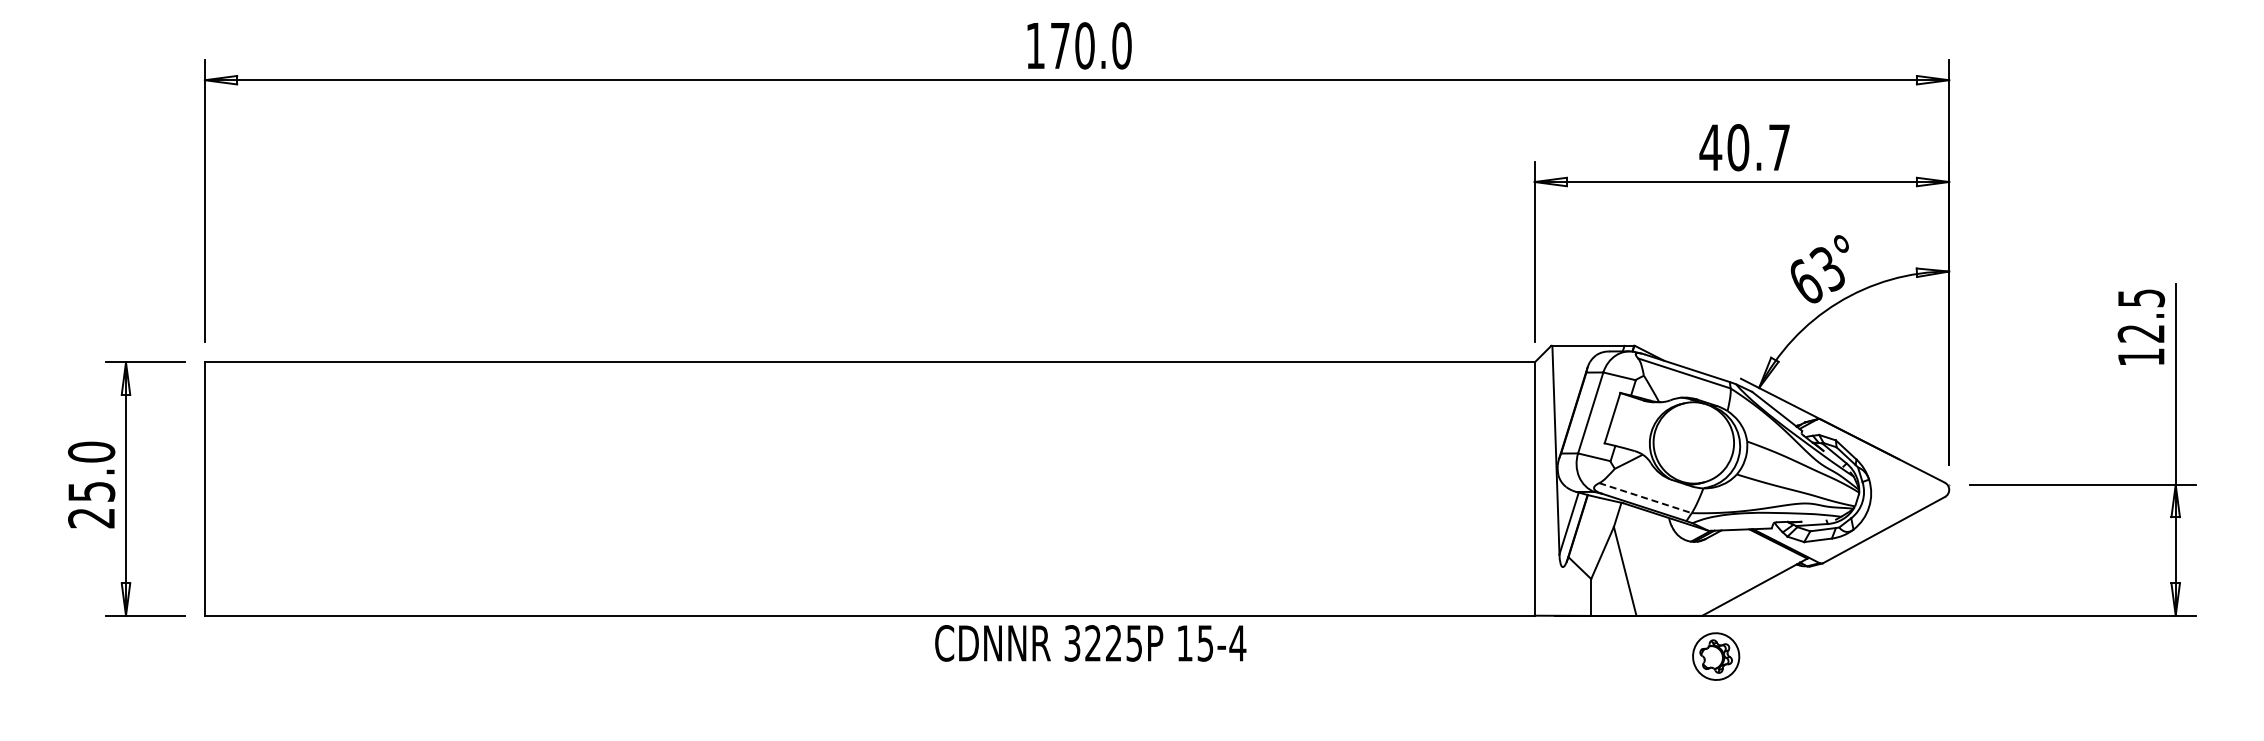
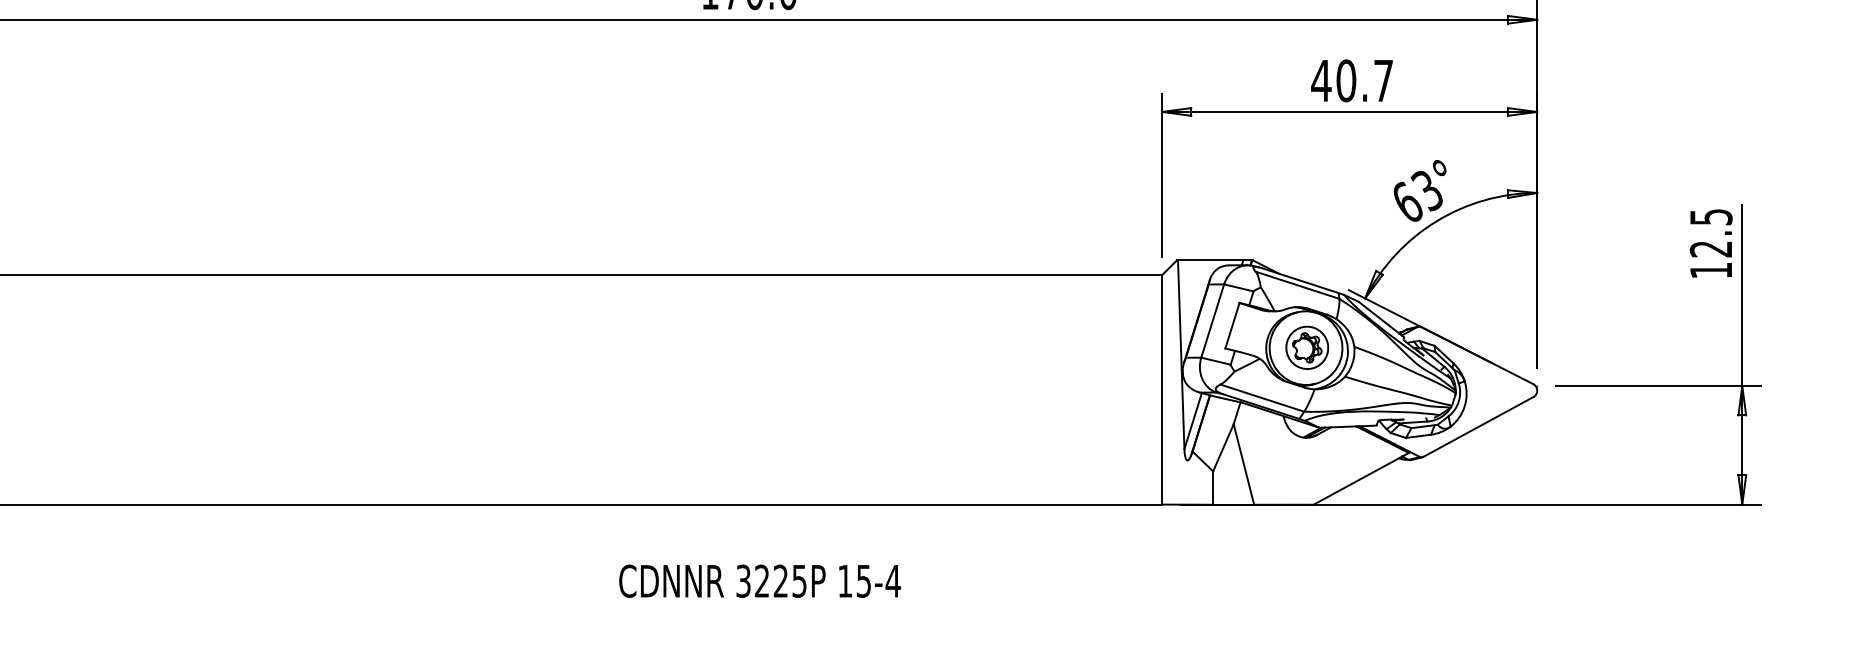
line: (1645, 498) -> (1262, 398), dashed -> solid
text: (1090, 643) -> (759, 581), moved
part: (1716, 656) -> (1307, 347), moved

